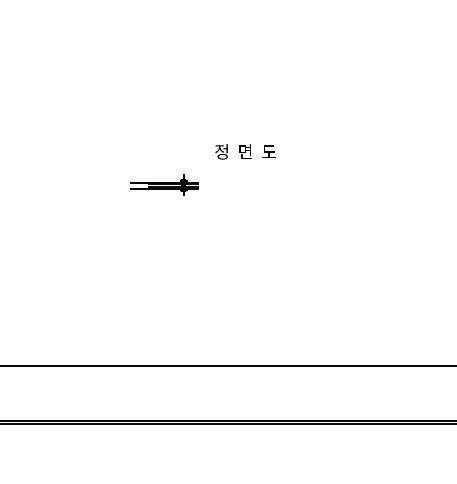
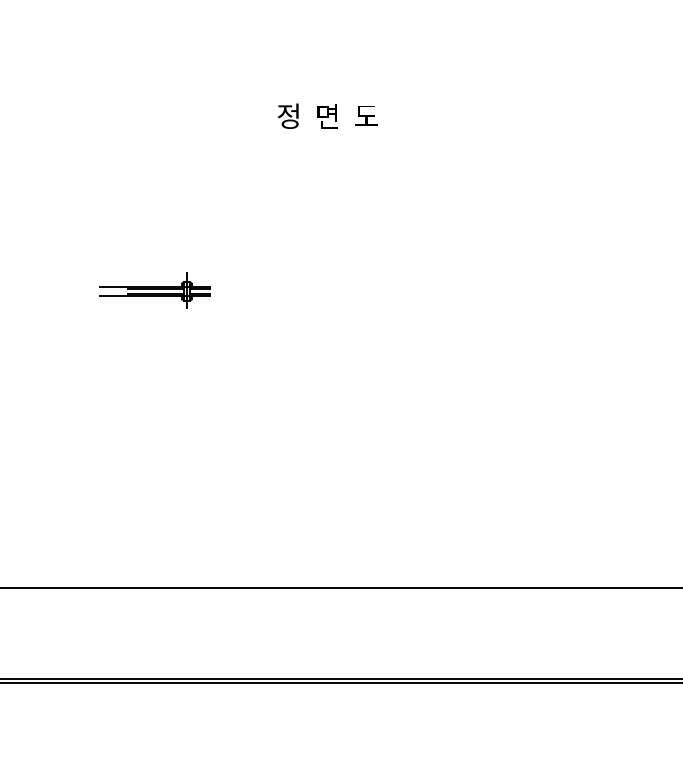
text: (245, 151) -> (327, 115), moved

